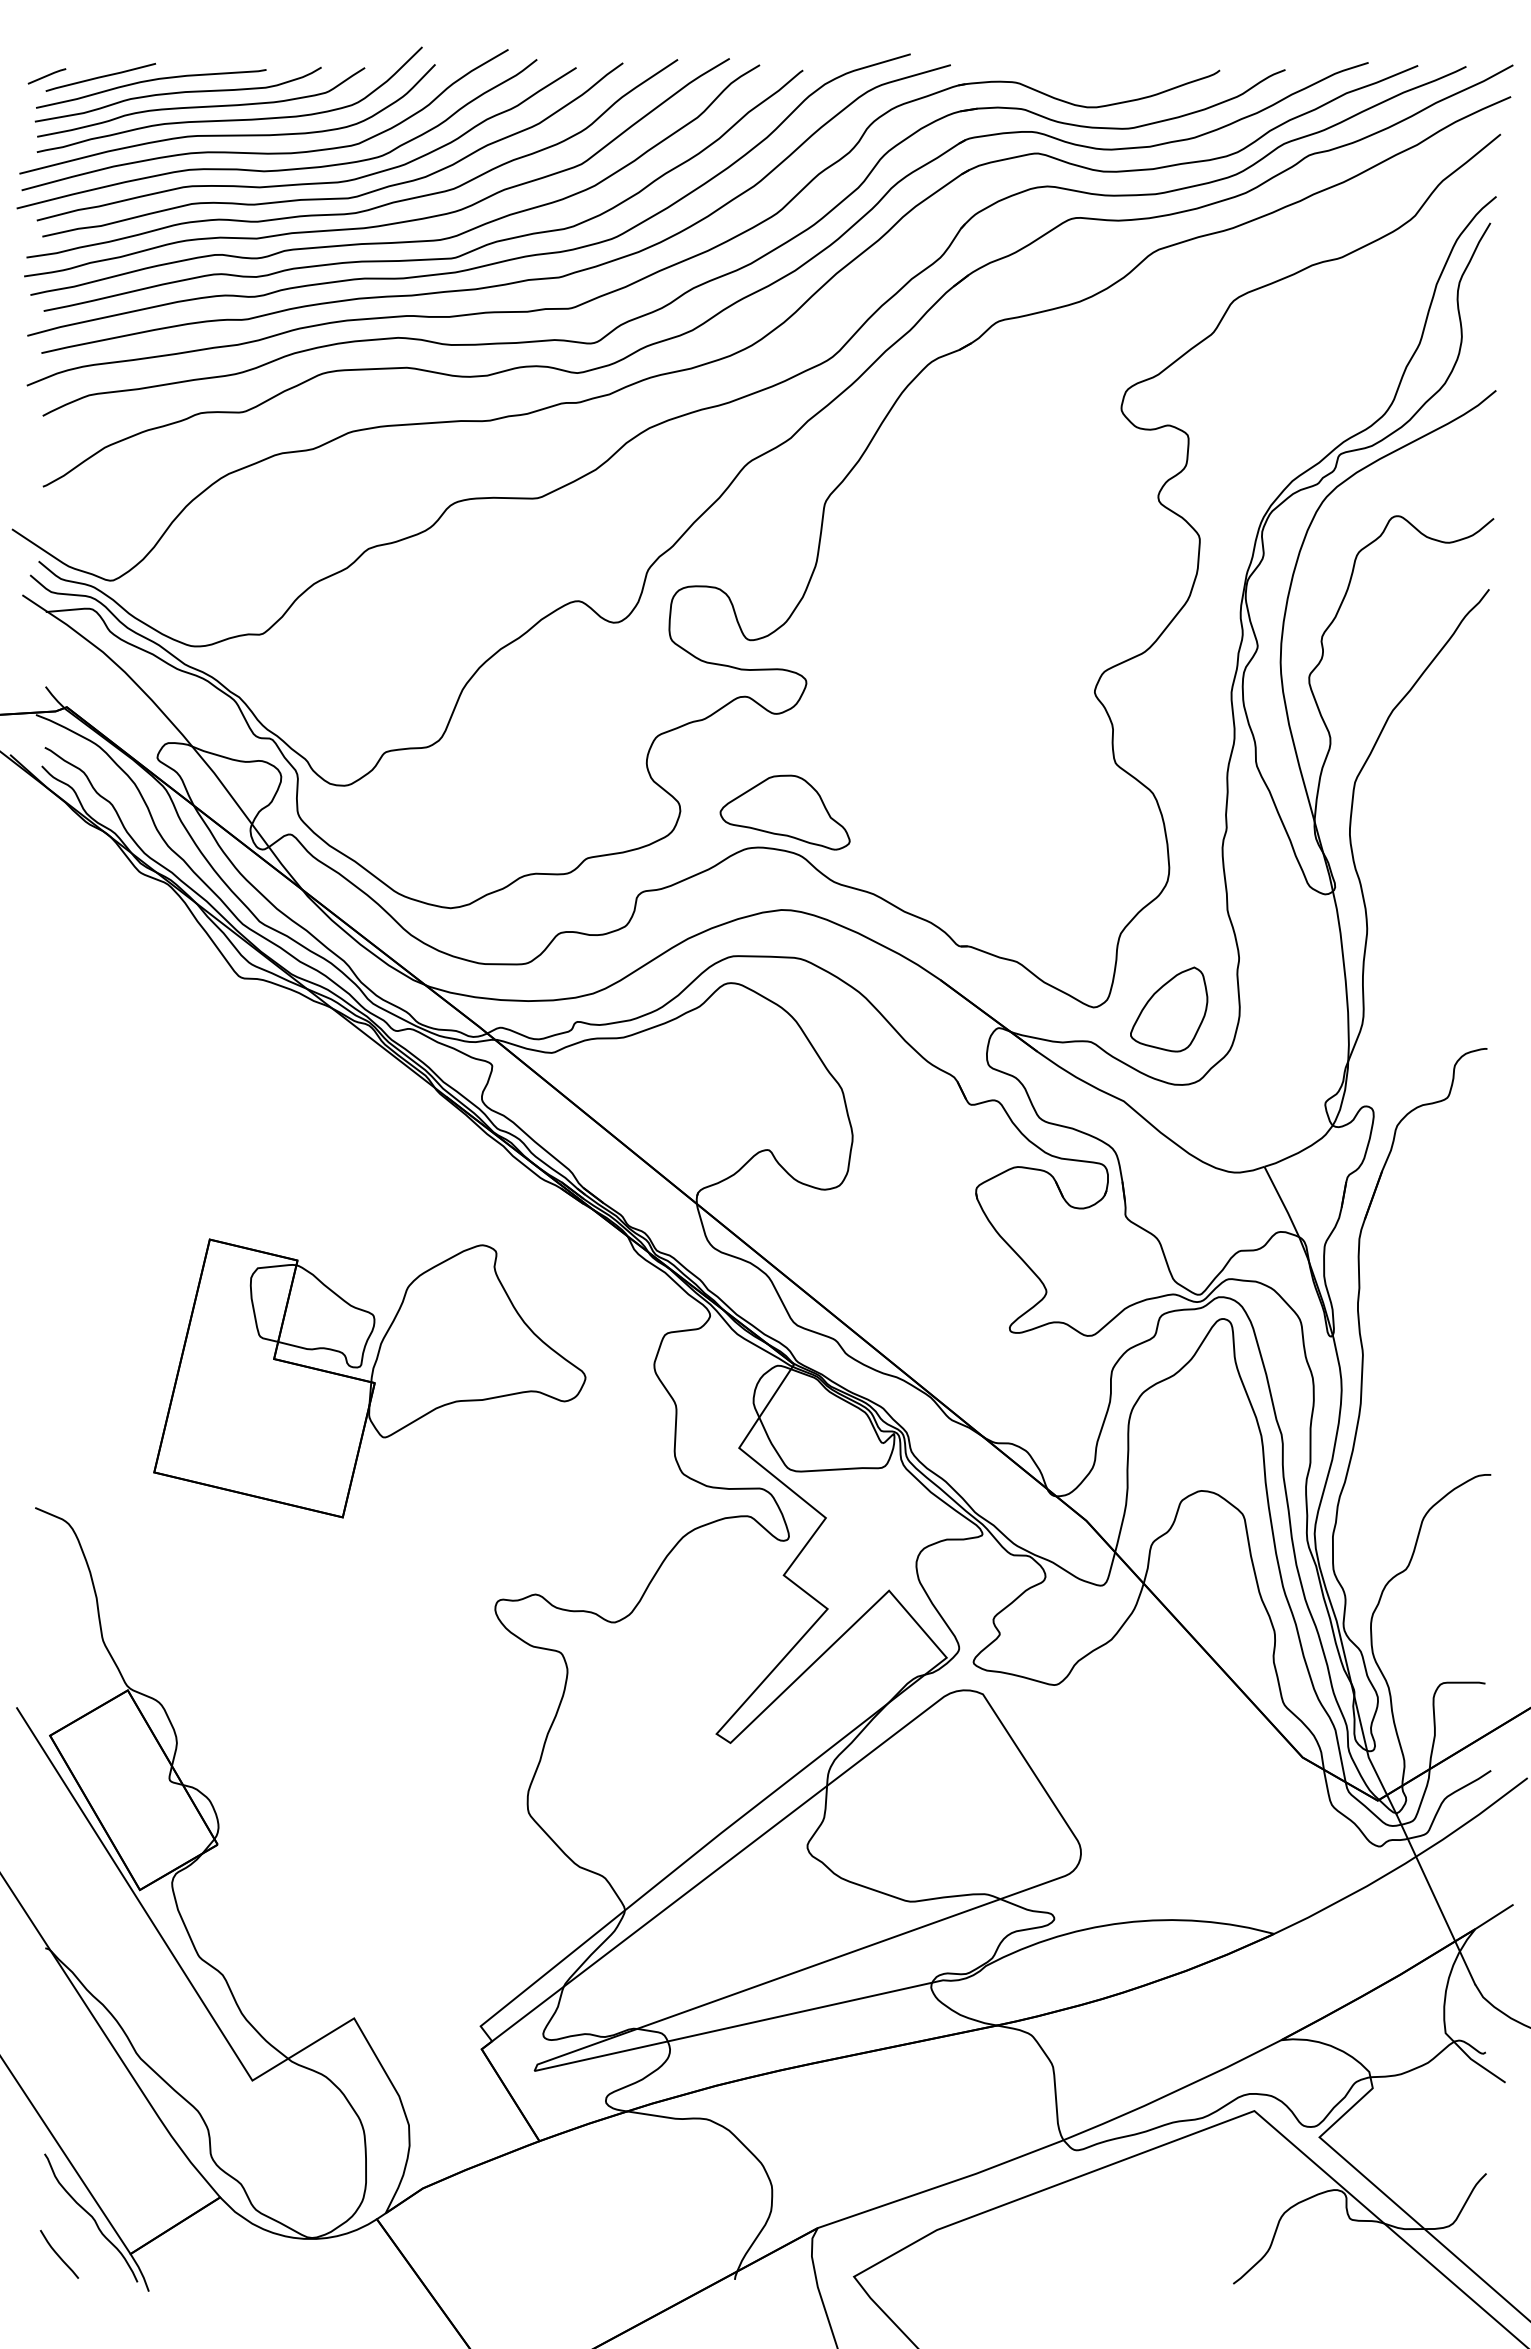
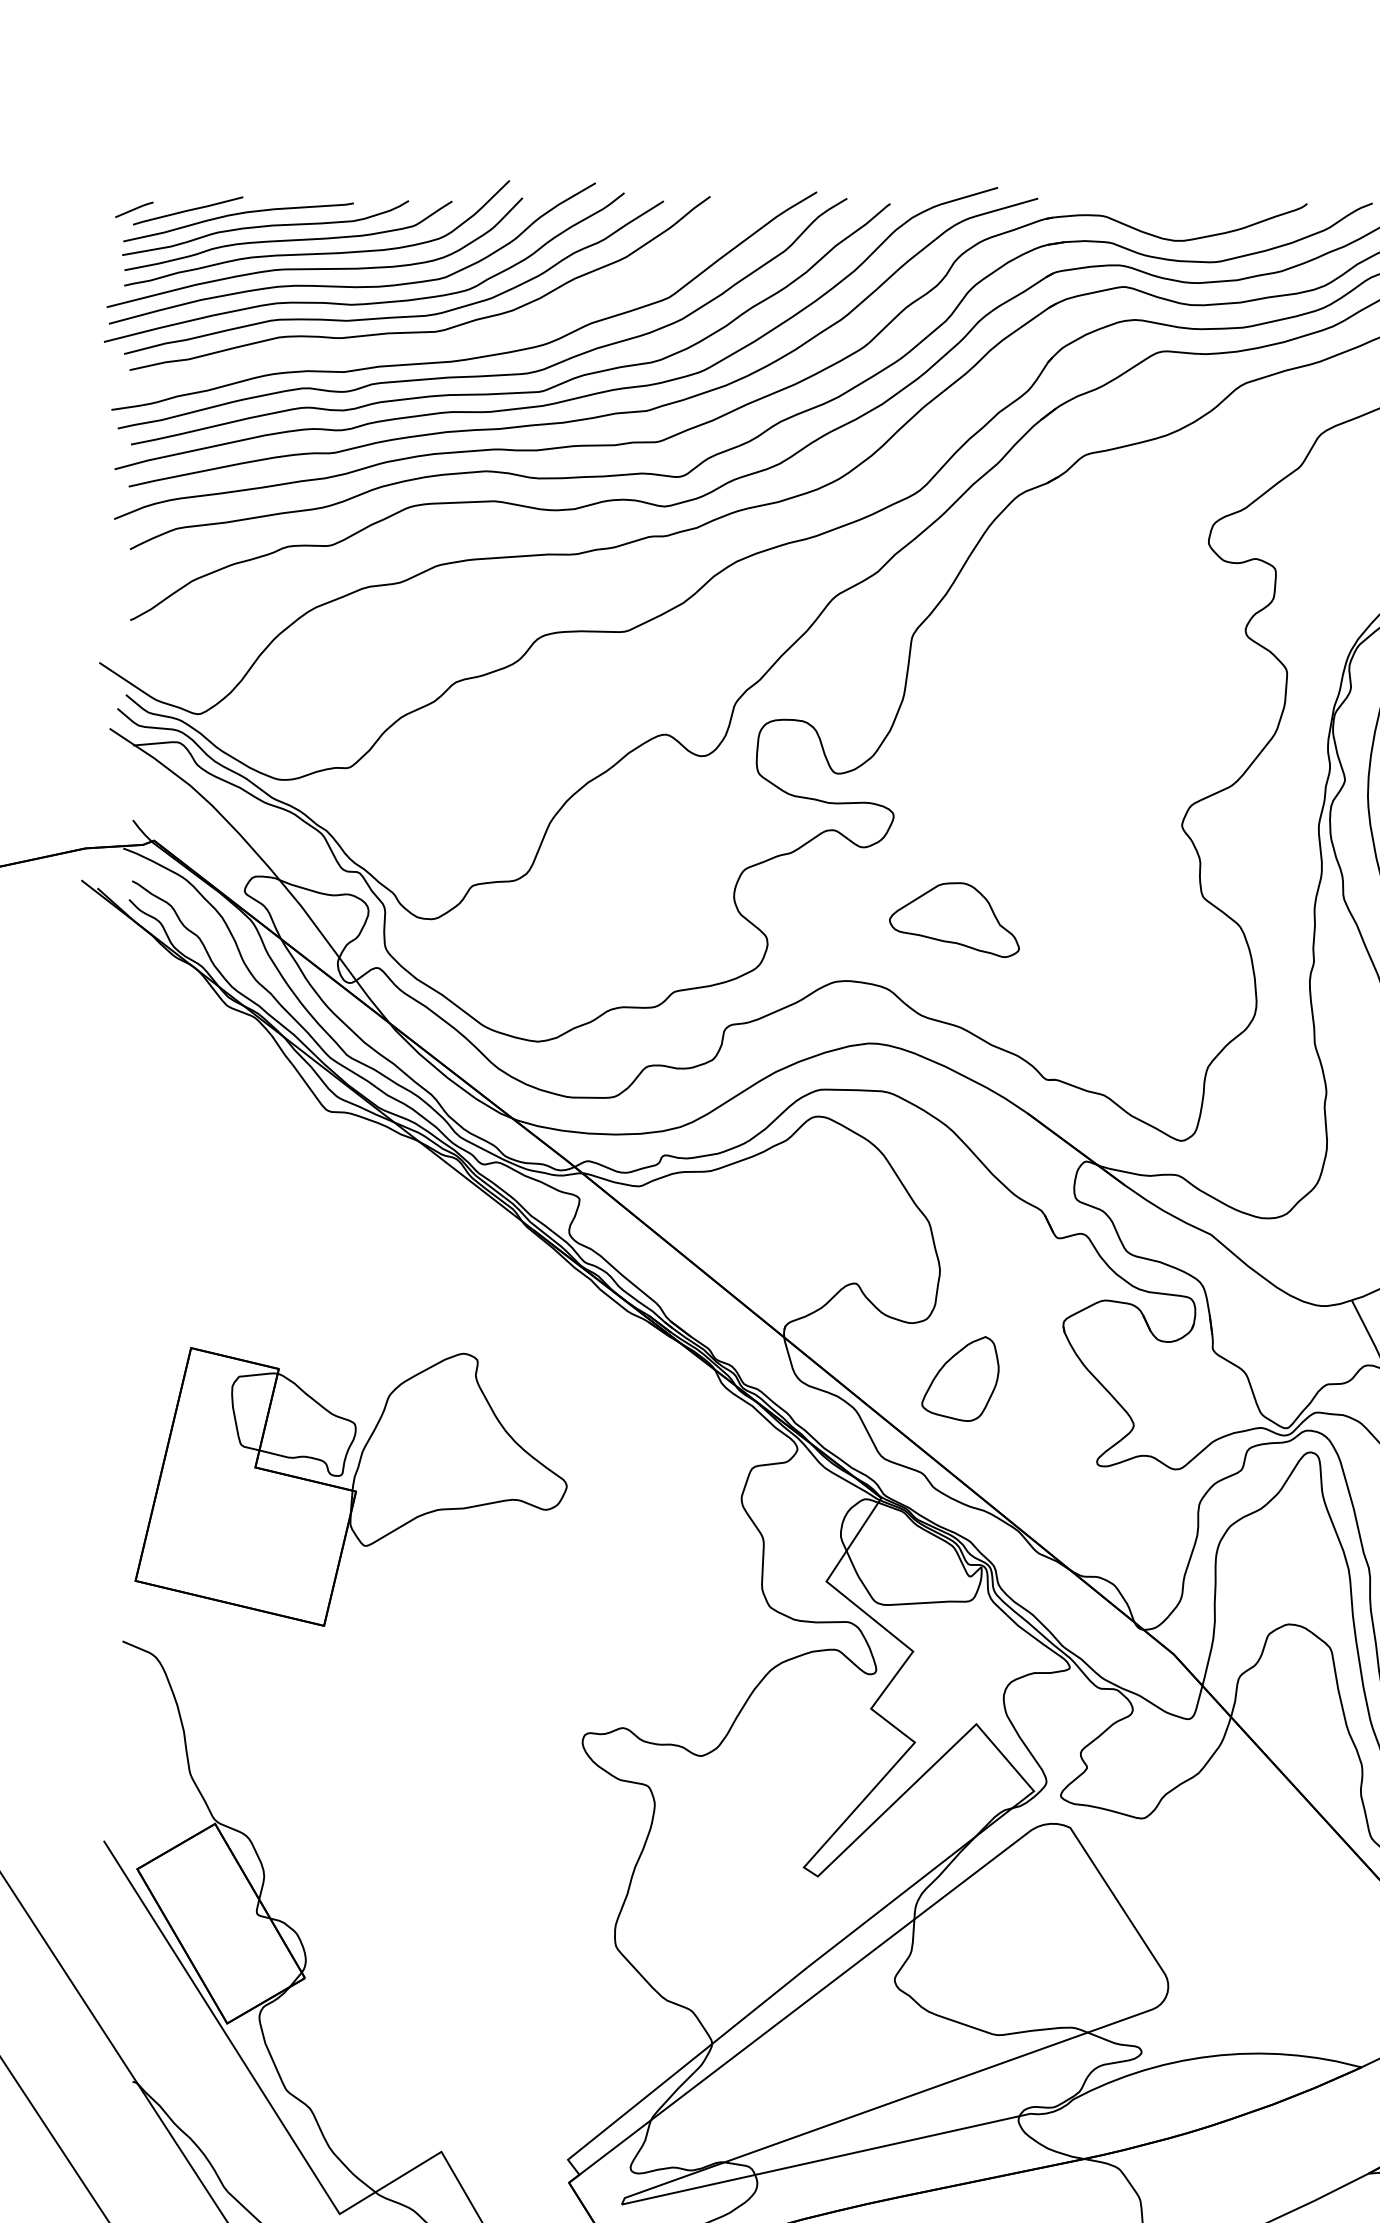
curve: (365, 209) -> (452, 342), removed
part: (784, 812) -> (953, 919), moved
part: (1169, 1009) -> (960, 1378), moved
part: (369, 1378) -> (350, 1486), moved

